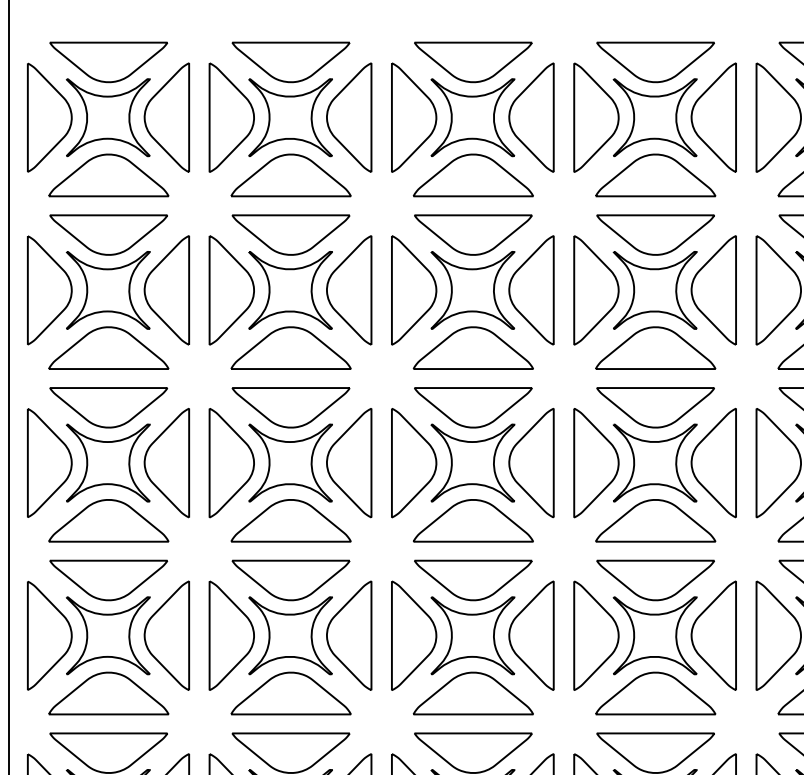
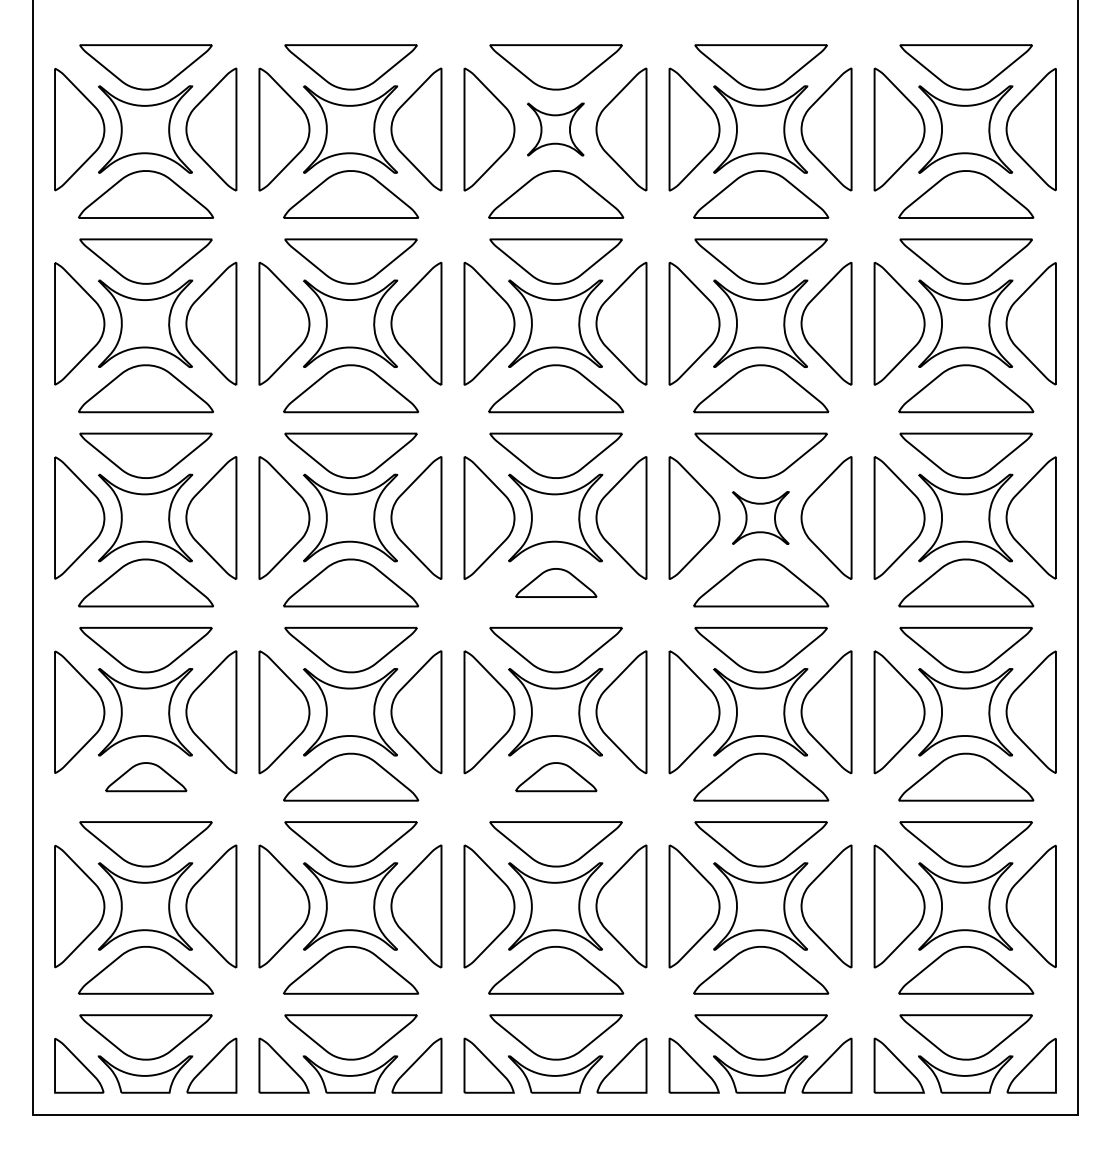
part: (472, 117) -> (555, 129), size x0.6
part: (655, 462) -> (760, 517), size x0.6
part: (473, 520) -> (556, 582), size x0.6
part: (109, 692) -> (146, 776), size x0.6
part: (473, 692) -> (556, 776), size x0.6

